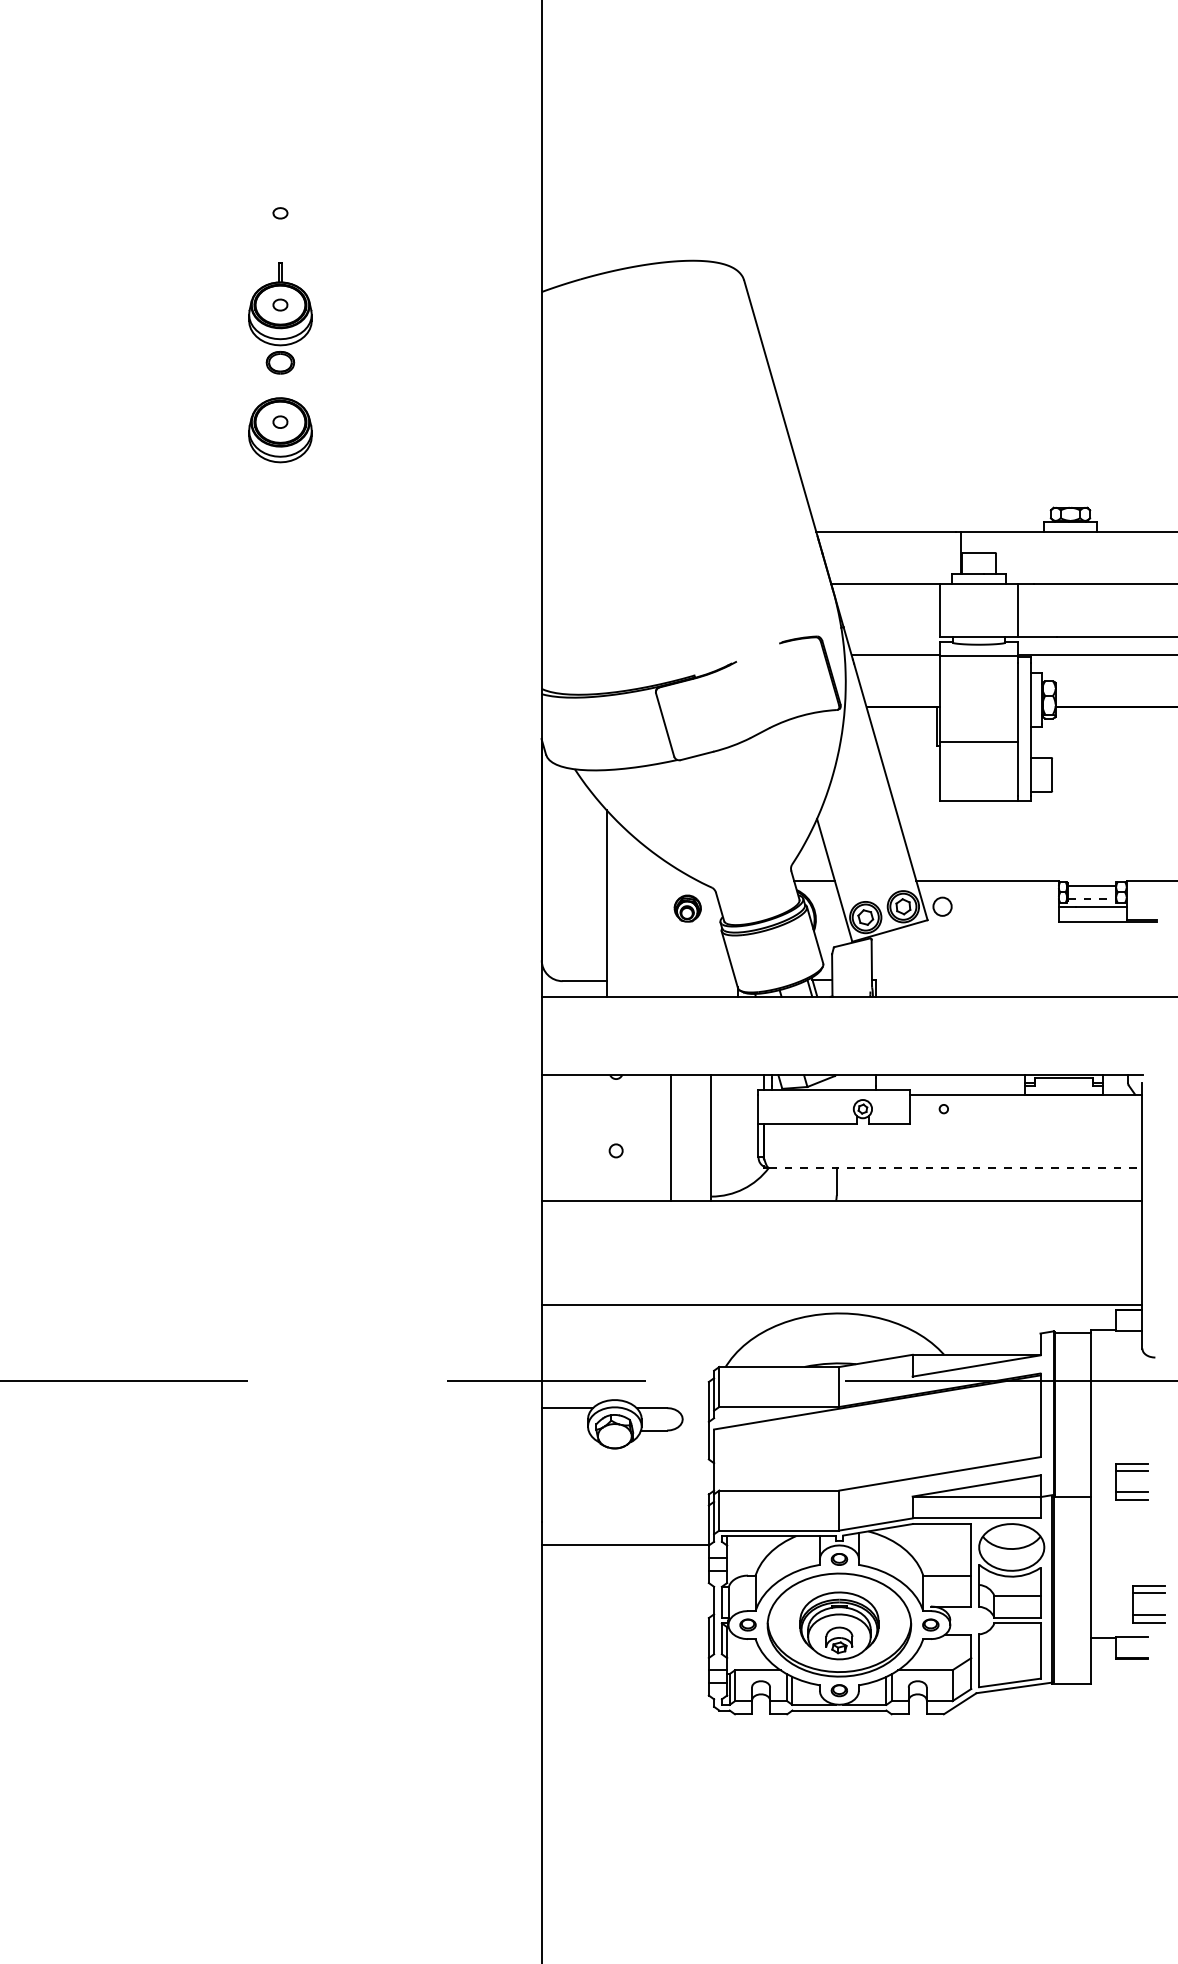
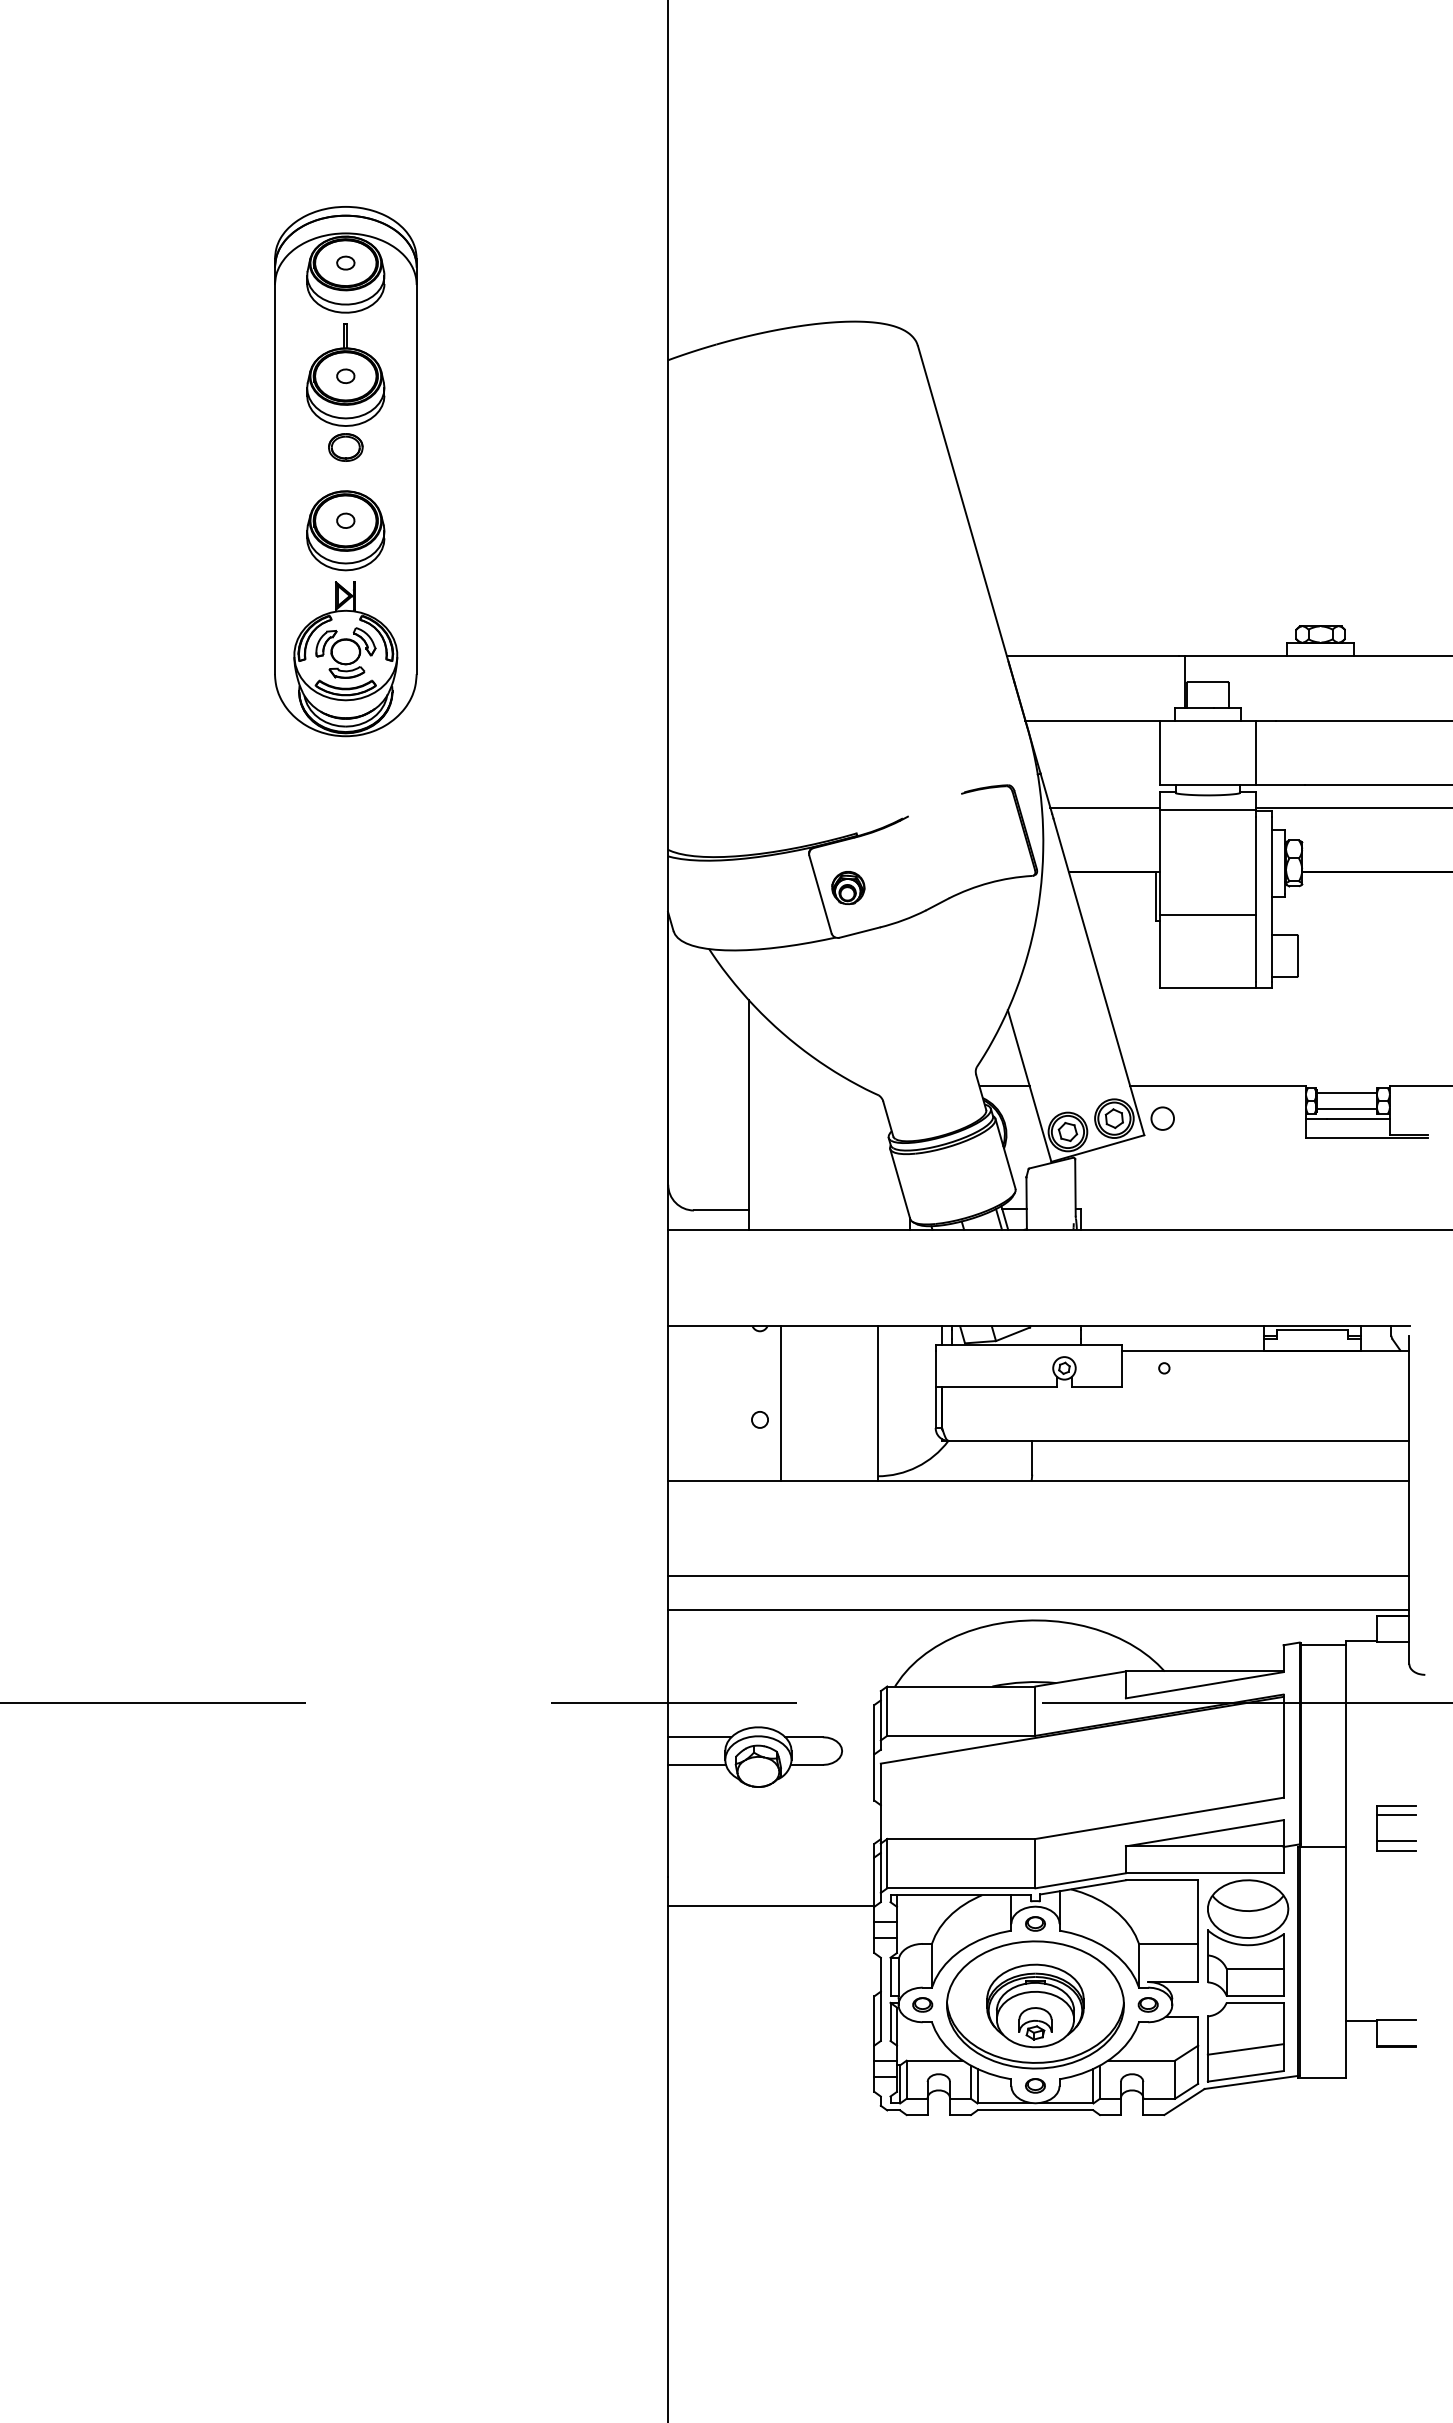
part: (280, 382) -> (345, 471), added
line: (1092, 899) -> (1347, 1109), dashed -> solid
part: (687, 908) -> (848, 887), moved
line: (670, 1137) -> (780, 1403), moved
line: (956, 1167) -> (1179, 1440), dashed -> solid
line: (841, 1277) -> (1038, 1576), added
line: (564, 1430) -> (696, 1764), added
part: (1149, 1614) -> (1417, 1991), removed
line: (1009, 1661) -> (1245, 2049), added

